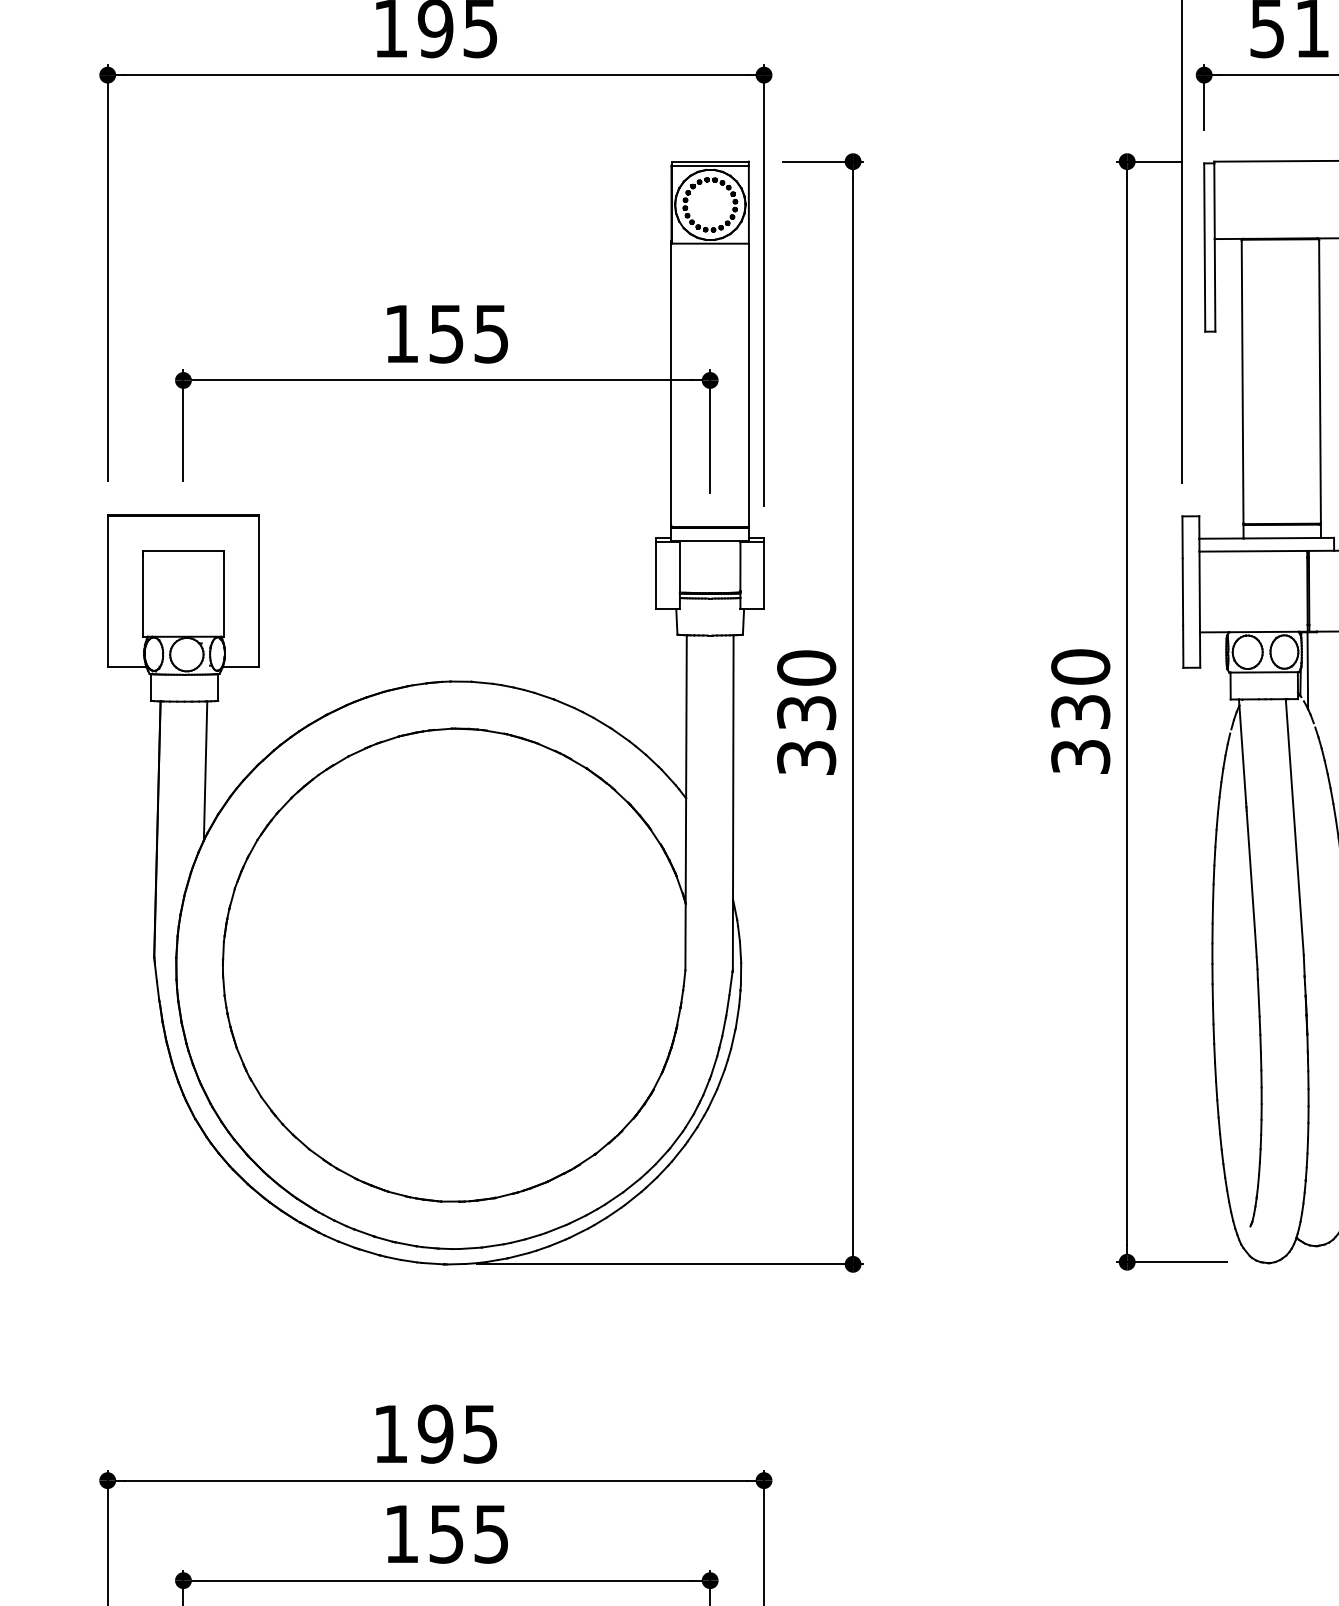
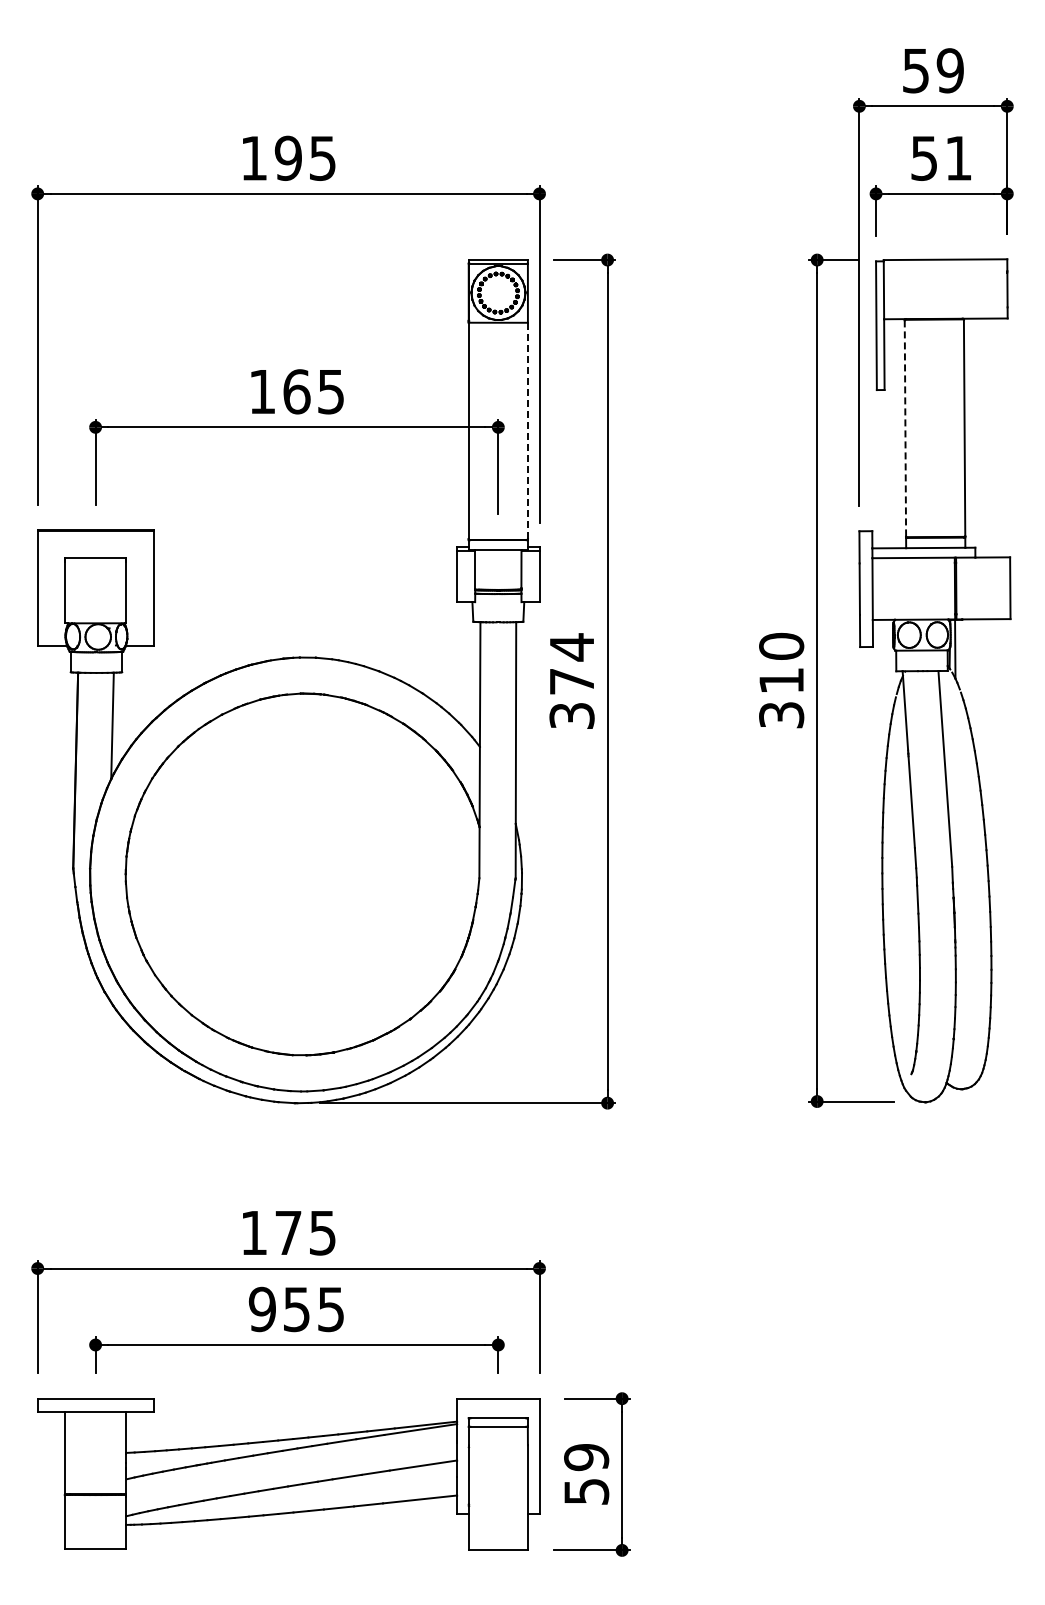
text: (446, 333) -> (296, 391), 155 -> 165
line: (1242, 383) -> (905, 429), solid -> dashed
line: (748, 384) -> (527, 430), solid -> dashed
text: (805, 689) -> (571, 663), 330 -> 374
text: (1080, 711) -> (781, 680), 330 -> 310
text: (434, 1433) -> (287, 1232), 195 -> 175
text: (400, 1534) -> (261, 1309), 155 -> 955

